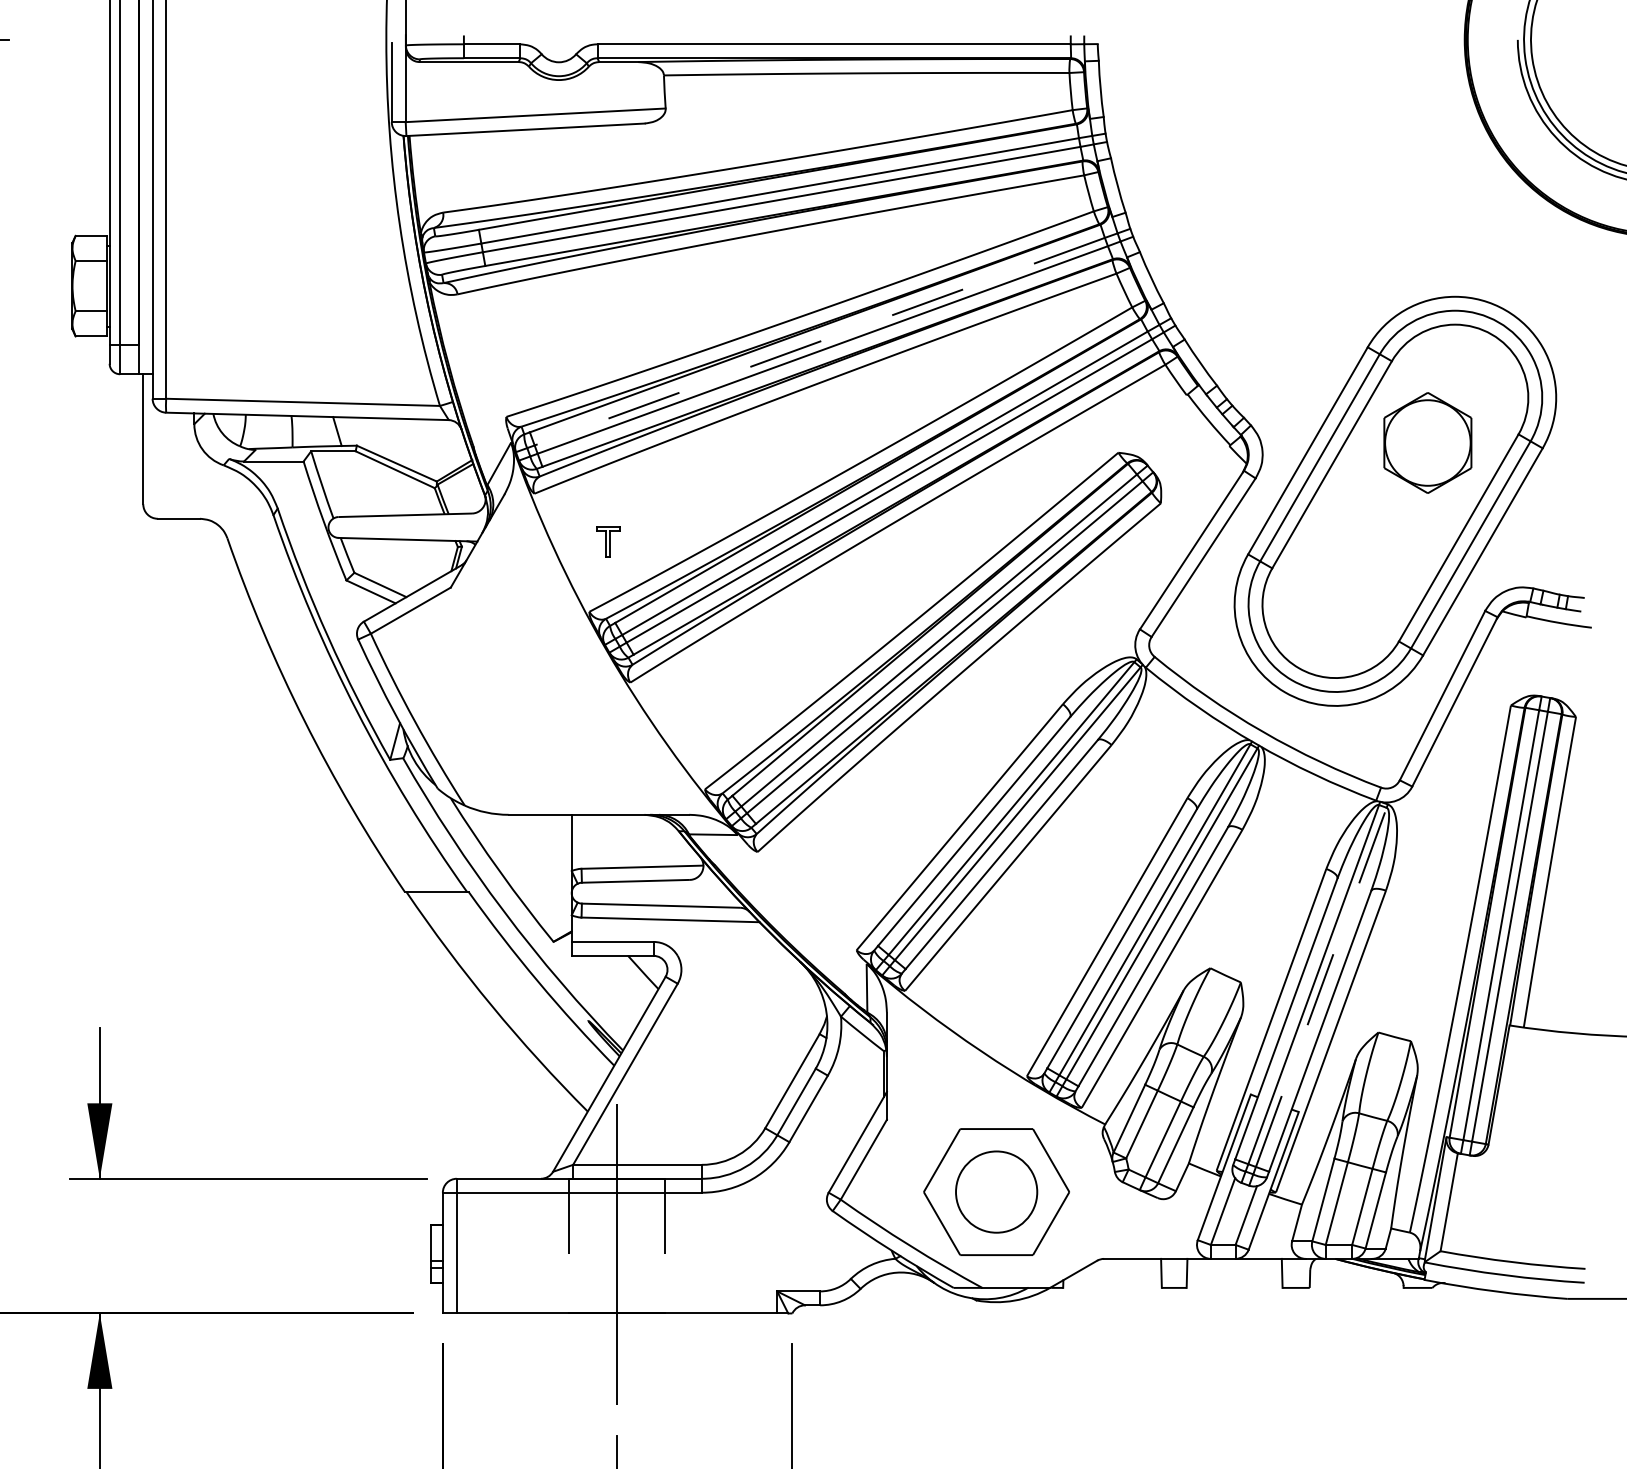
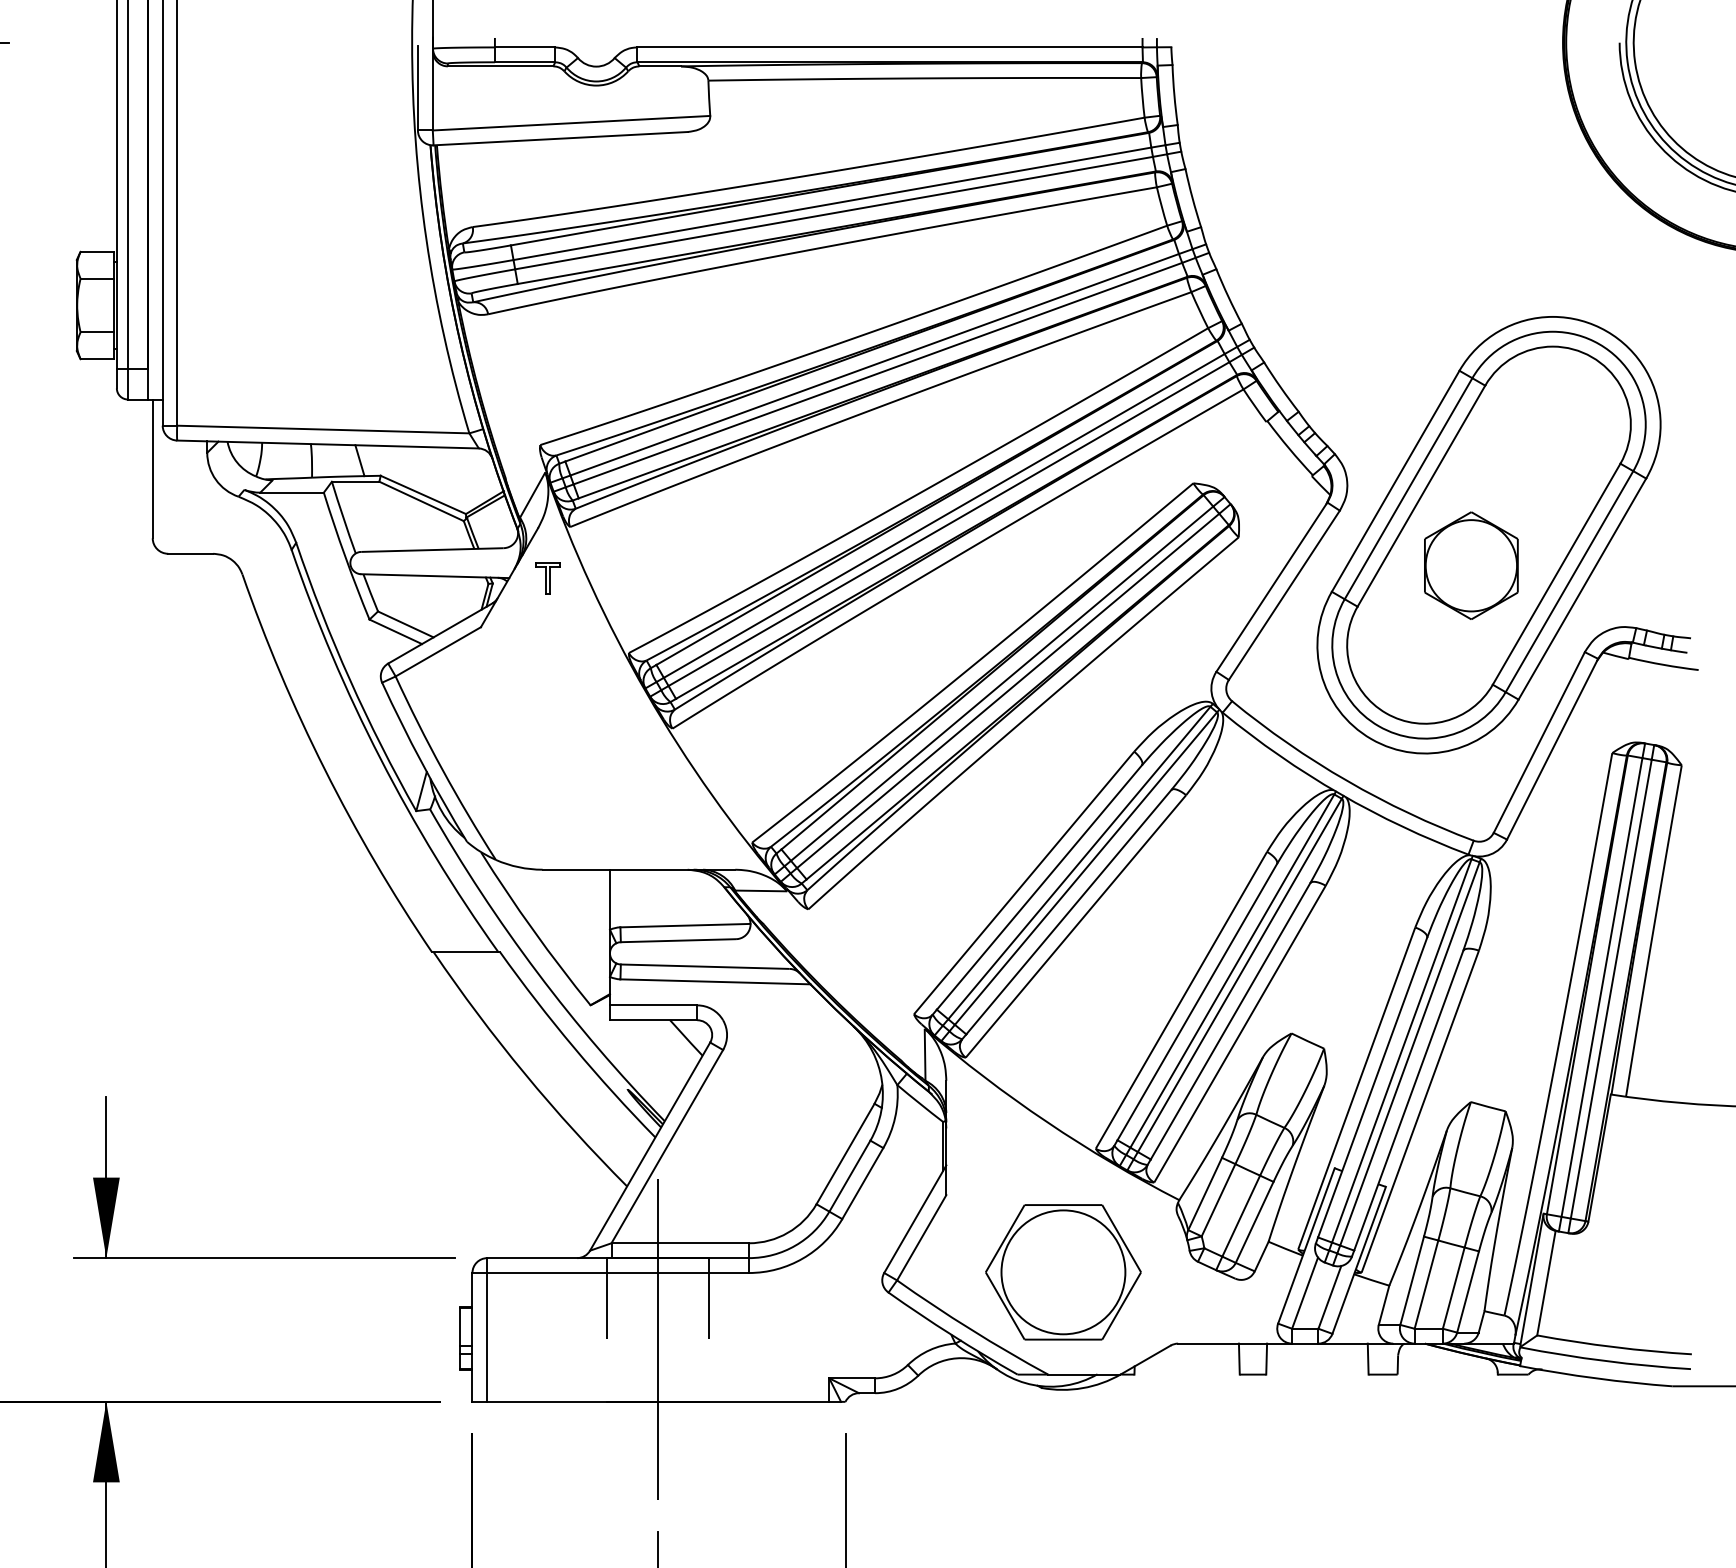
line: (819, 341) -> (874, 364), dashed -> solid
part: (1427, 442) -> (1470, 565), moved
part: (608, 541) -> (547, 578), moved
line: (1321, 986) -> (1410, 1052), dashed -> solid
circle: (996, 1192) -> (1063, 1272), size x1.43

